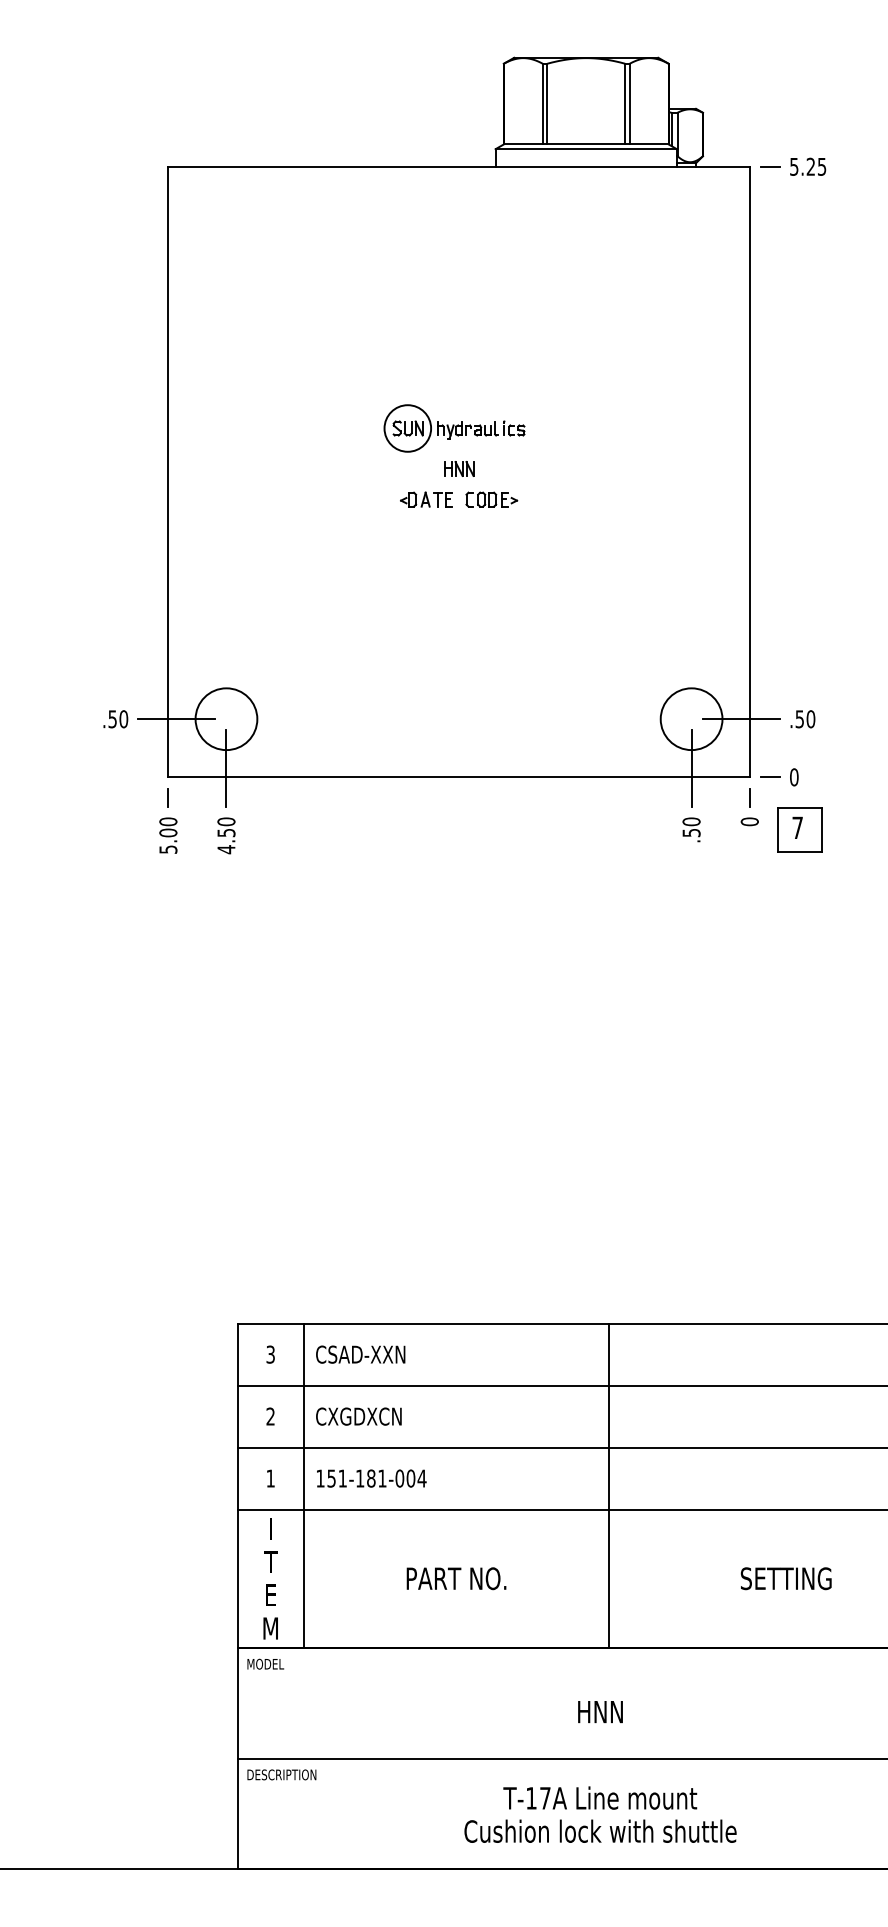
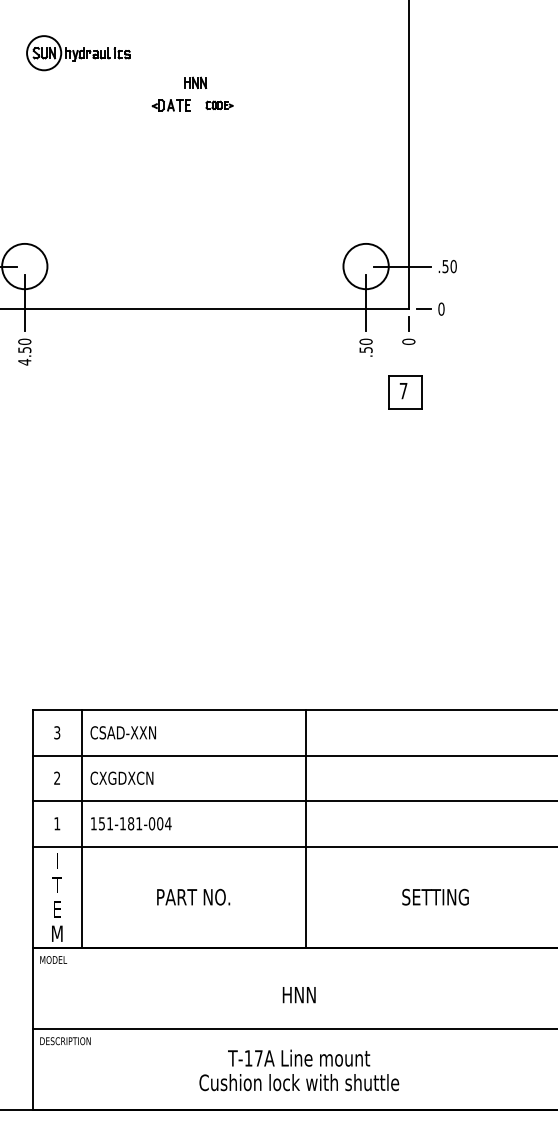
part: (454, 428) -> (78, 53), moved
part: (491, 499) -> (219, 105), size x0.7
part: (799, 829) -> (404, 392), moved

